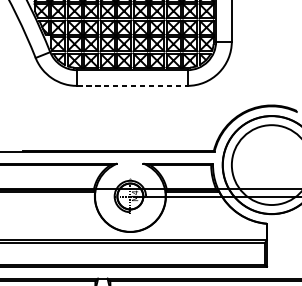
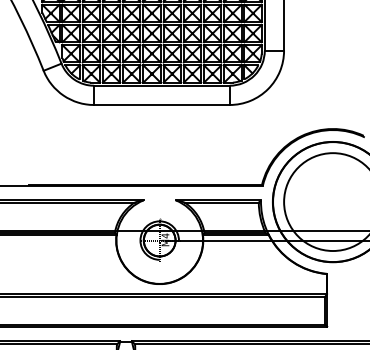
line: (131, 85) -> (161, 104), dashed -> solid

